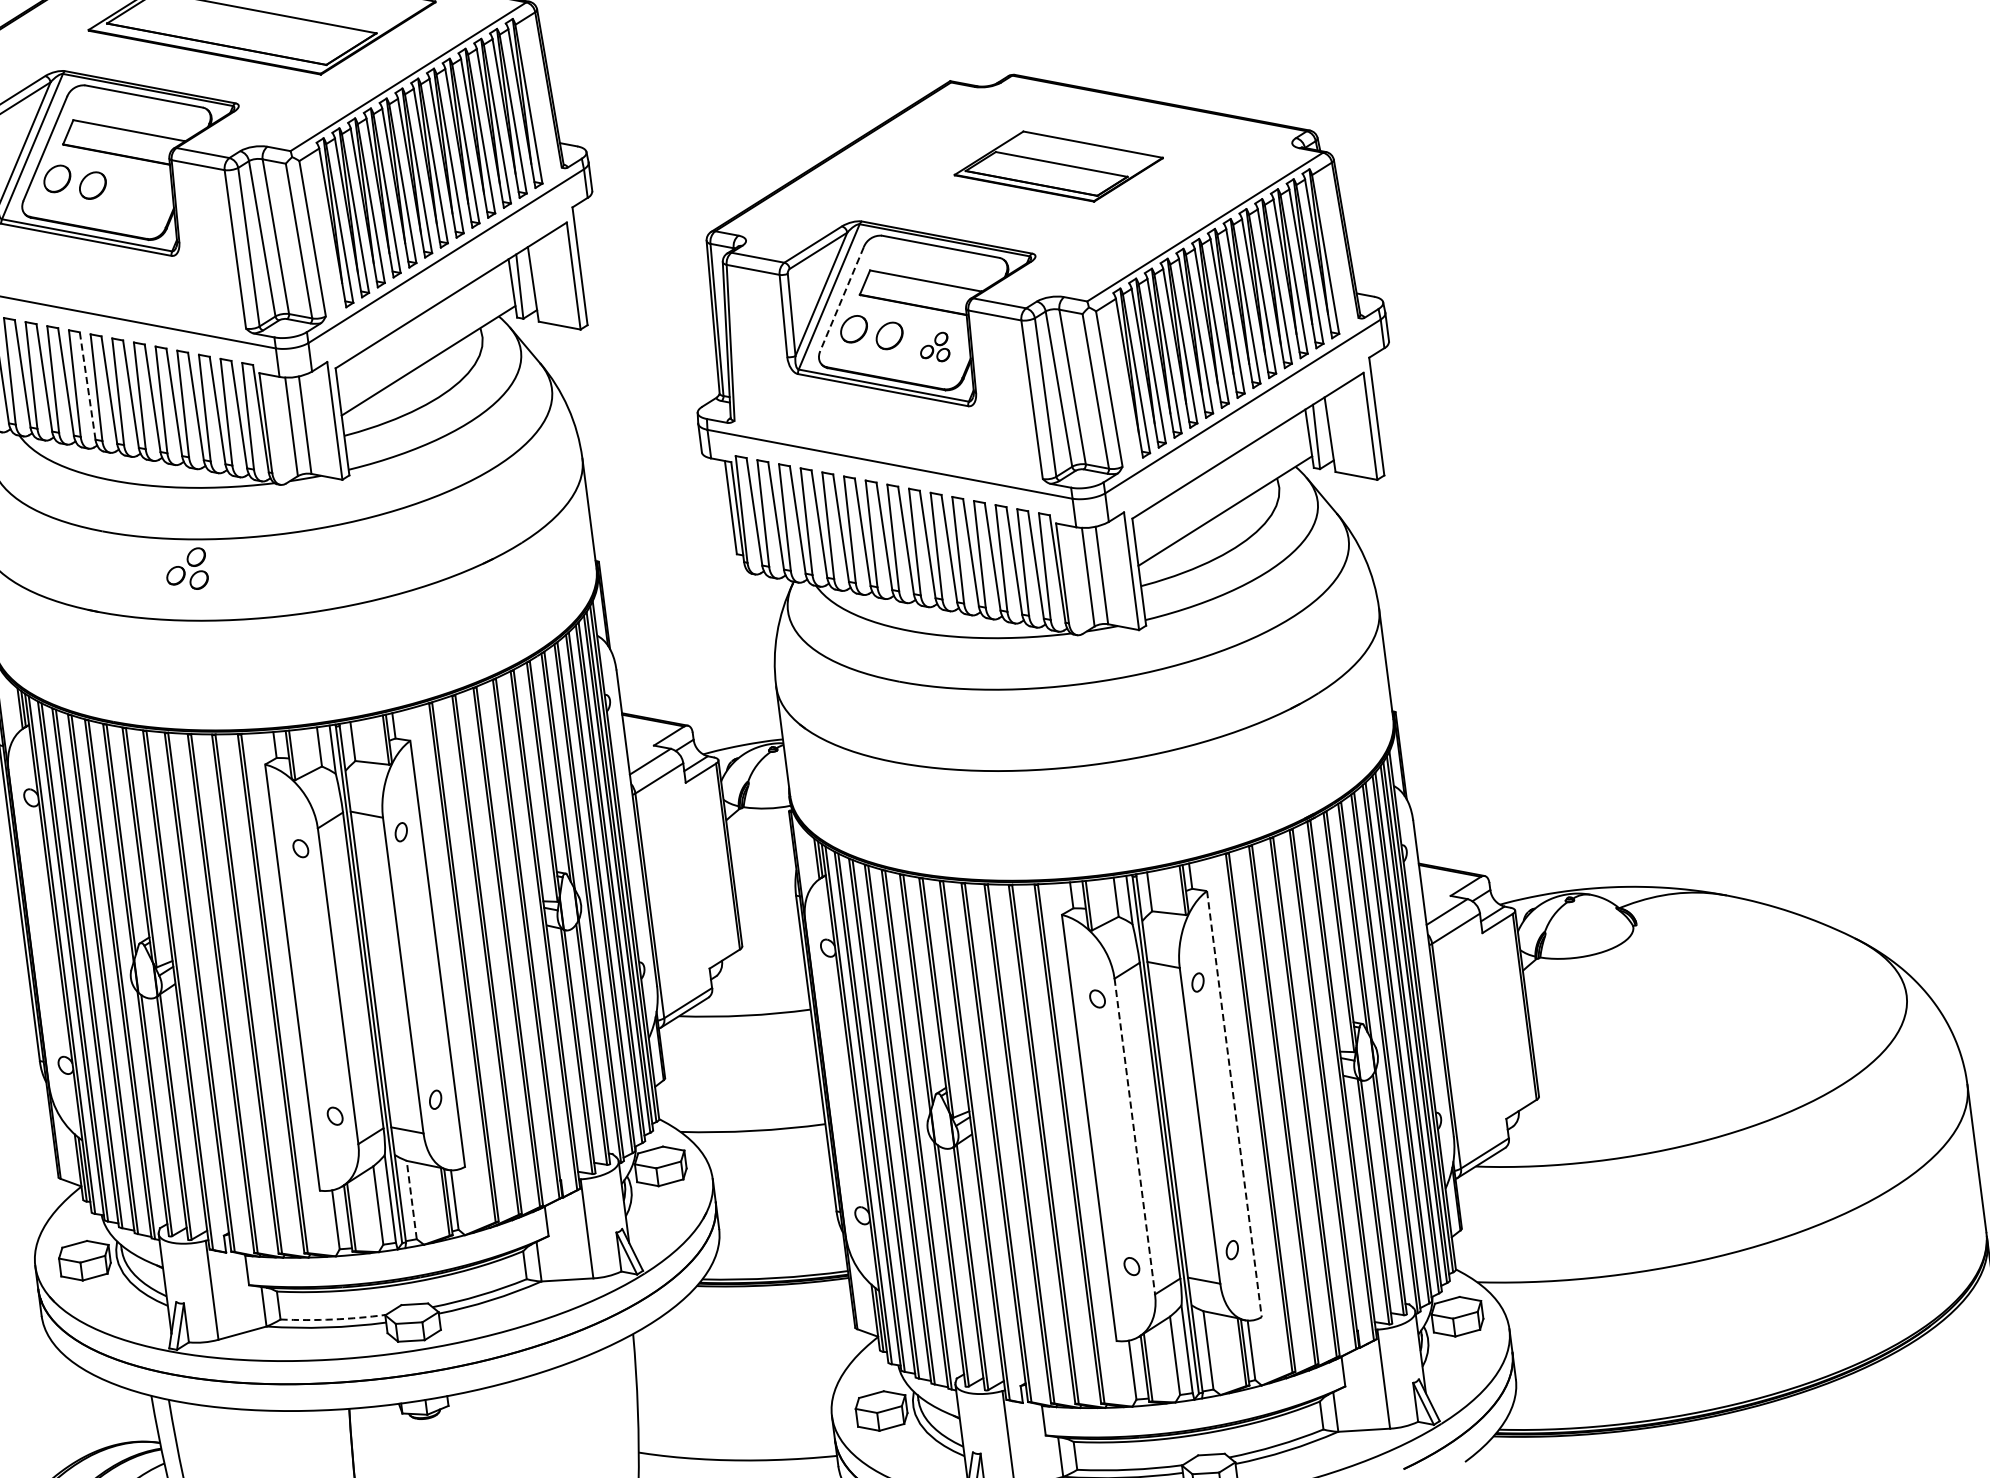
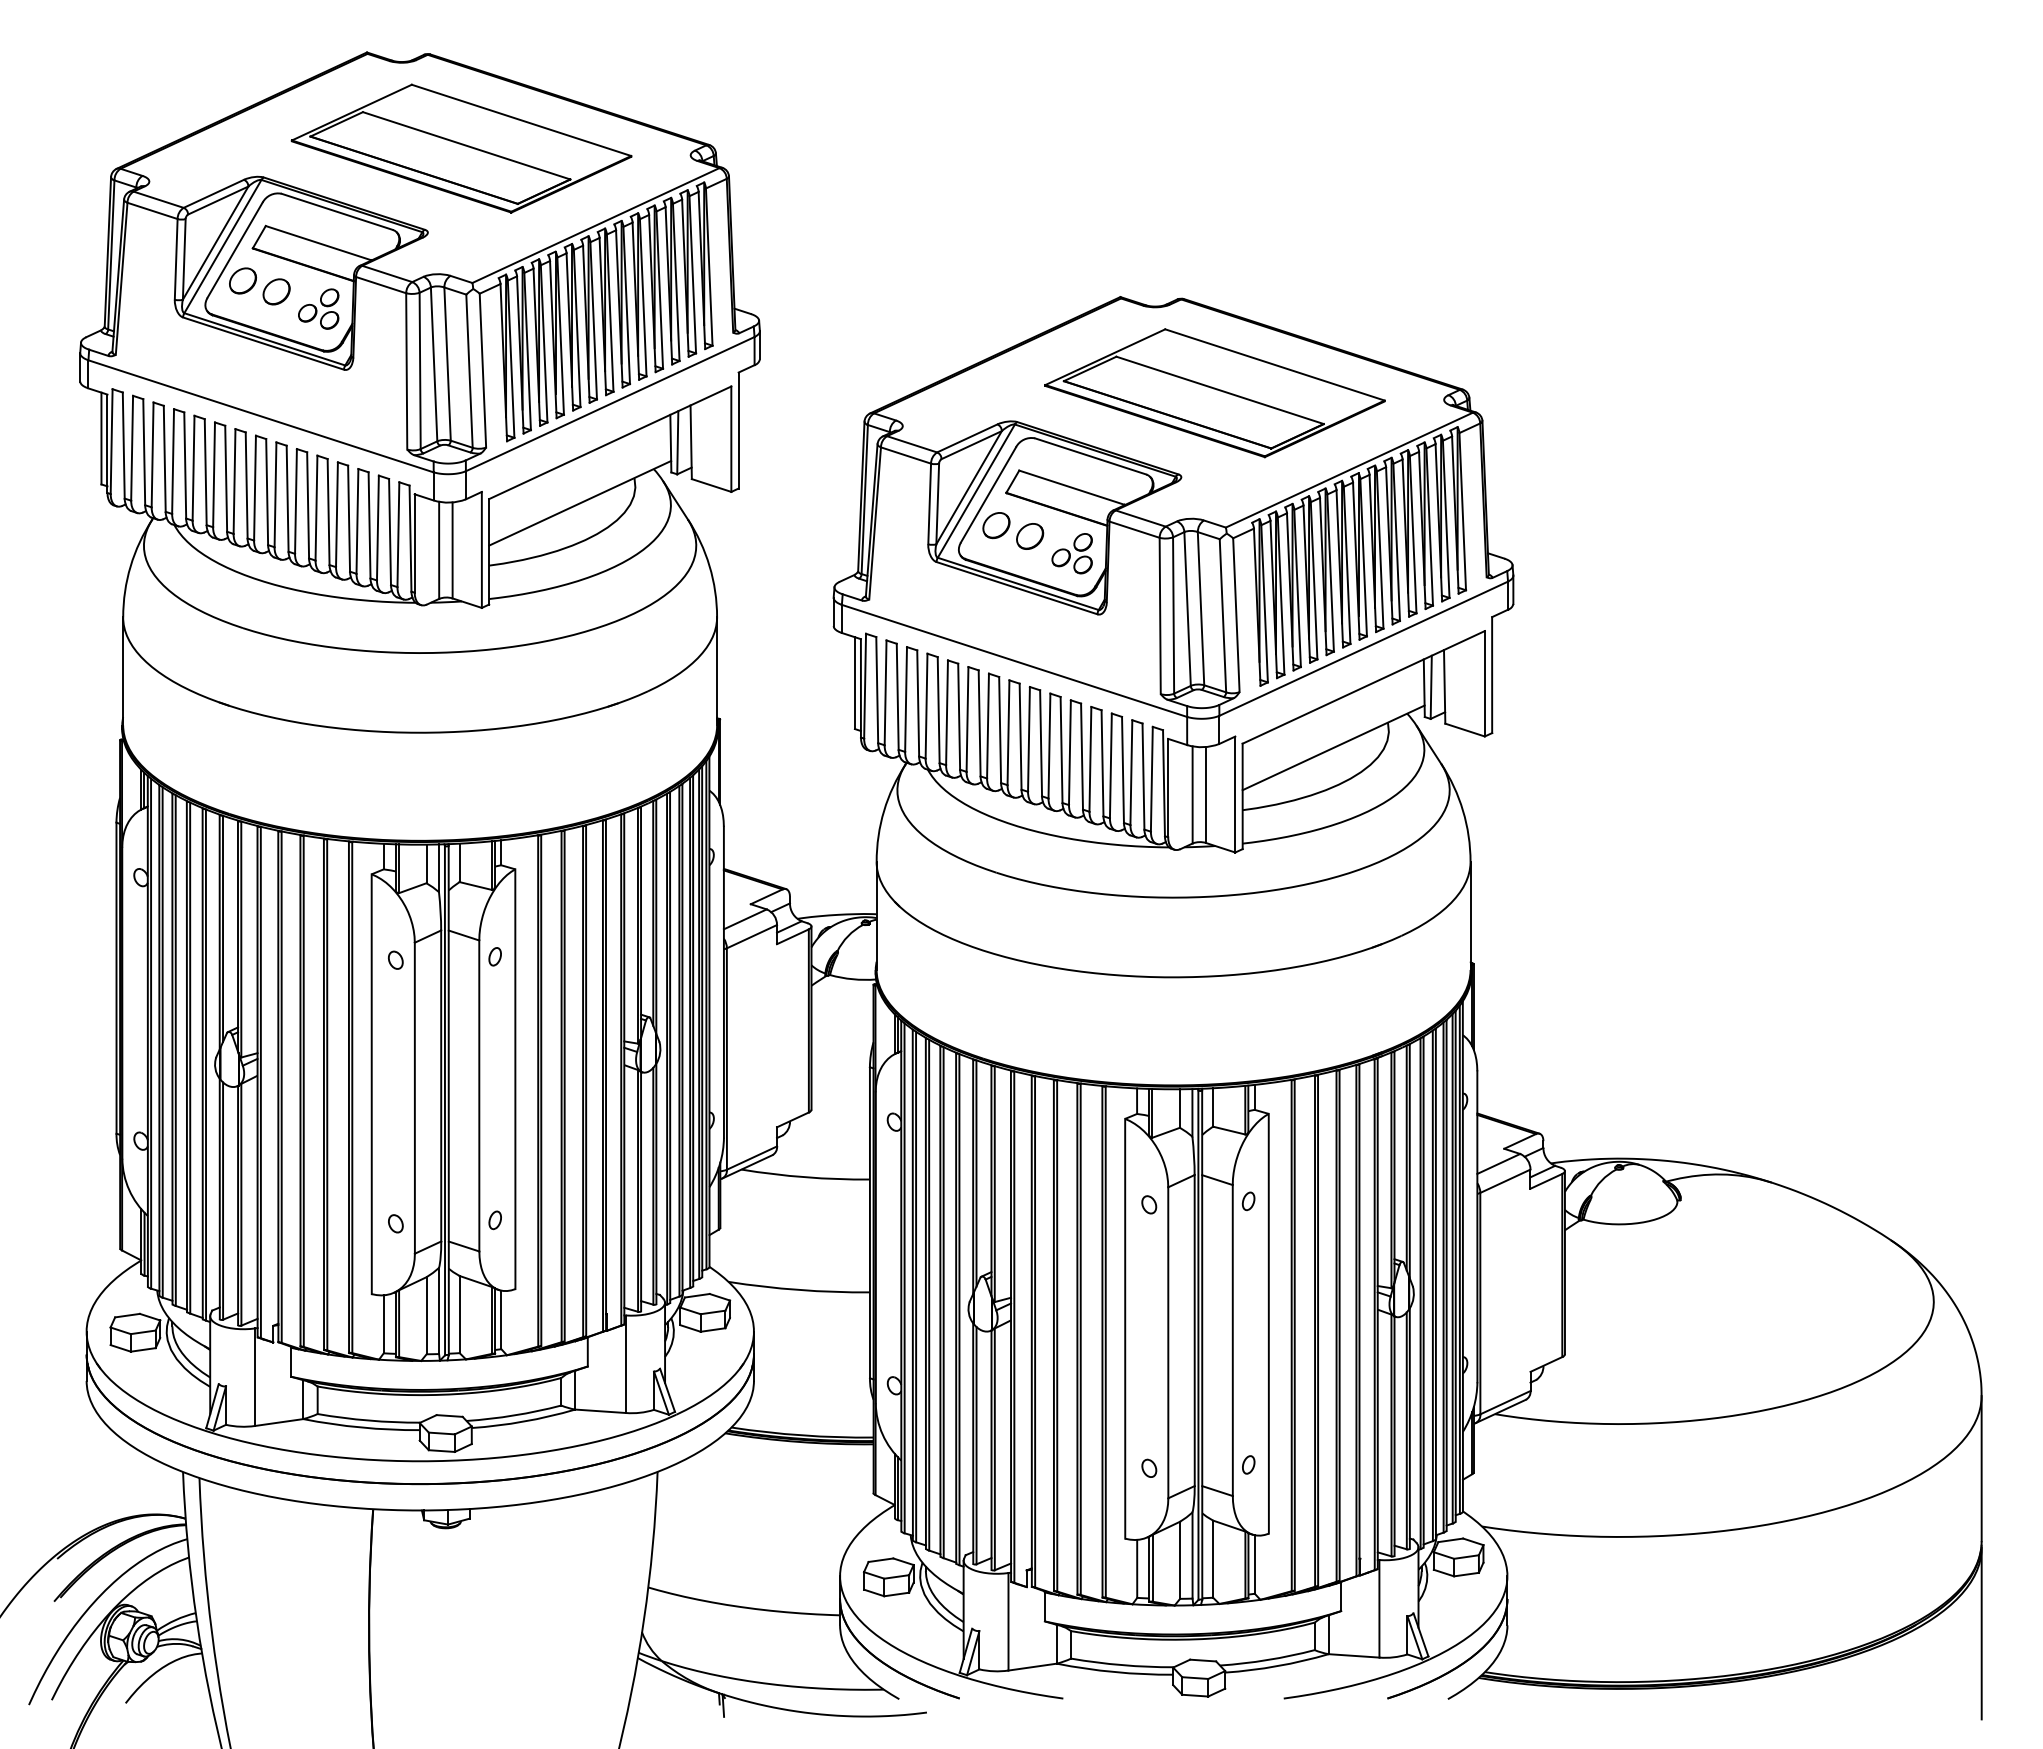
part: (1058, 166) -> (1214, 393), size x1.67
line: (841, 298) -> (988, 494), dashed -> solid
part: (933, 347) -> (1071, 553), size x1.43
line: (87, 385) -> (246, 484), dashed -> solid
part: (186, 569) -> (318, 308), moved
line: (1234, 1103) -> (1268, 1323), dashed -> solid
line: (1135, 1137) -> (1168, 1343), dashed -> solid
line: (411, 1200) -> (459, 1314), dashed -> solid
arc: (332, 1319) -> (368, 1420), dashed -> solid

